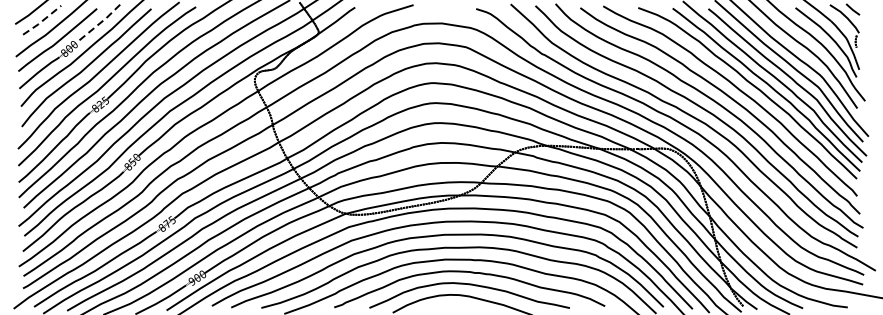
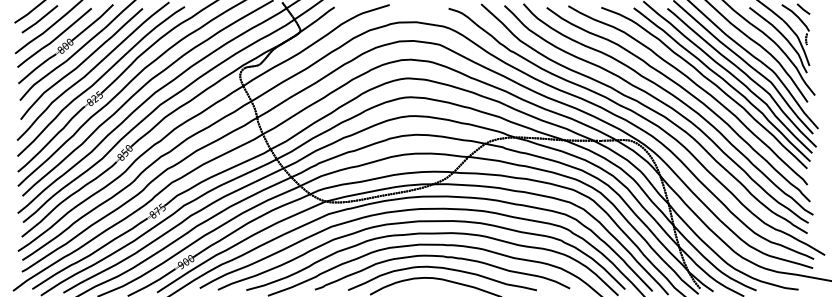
line: (41, 21) -> (39, 20), dashed -> solid
line: (99, 23) -> (93, 22), dashed -> solid

